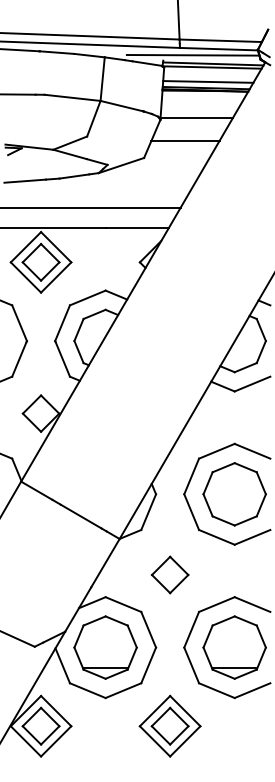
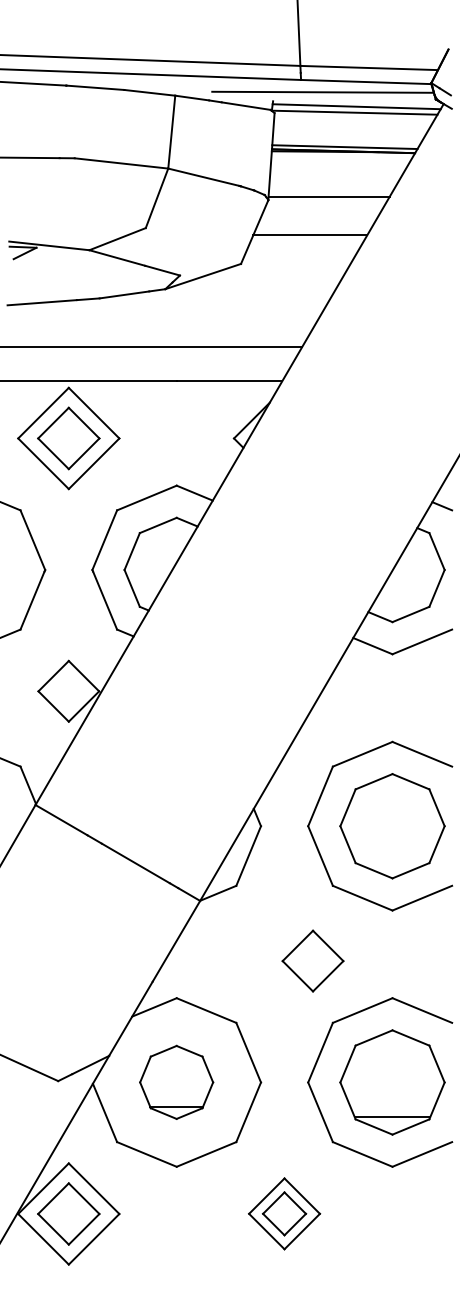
line: (208, 81) -> (348, 136), removed
part: (170, 574) -> (313, 960), moved
part: (105, 647) -> (176, 1082), size x0.7
part: (169, 725) -> (283, 1212), size x0.7

